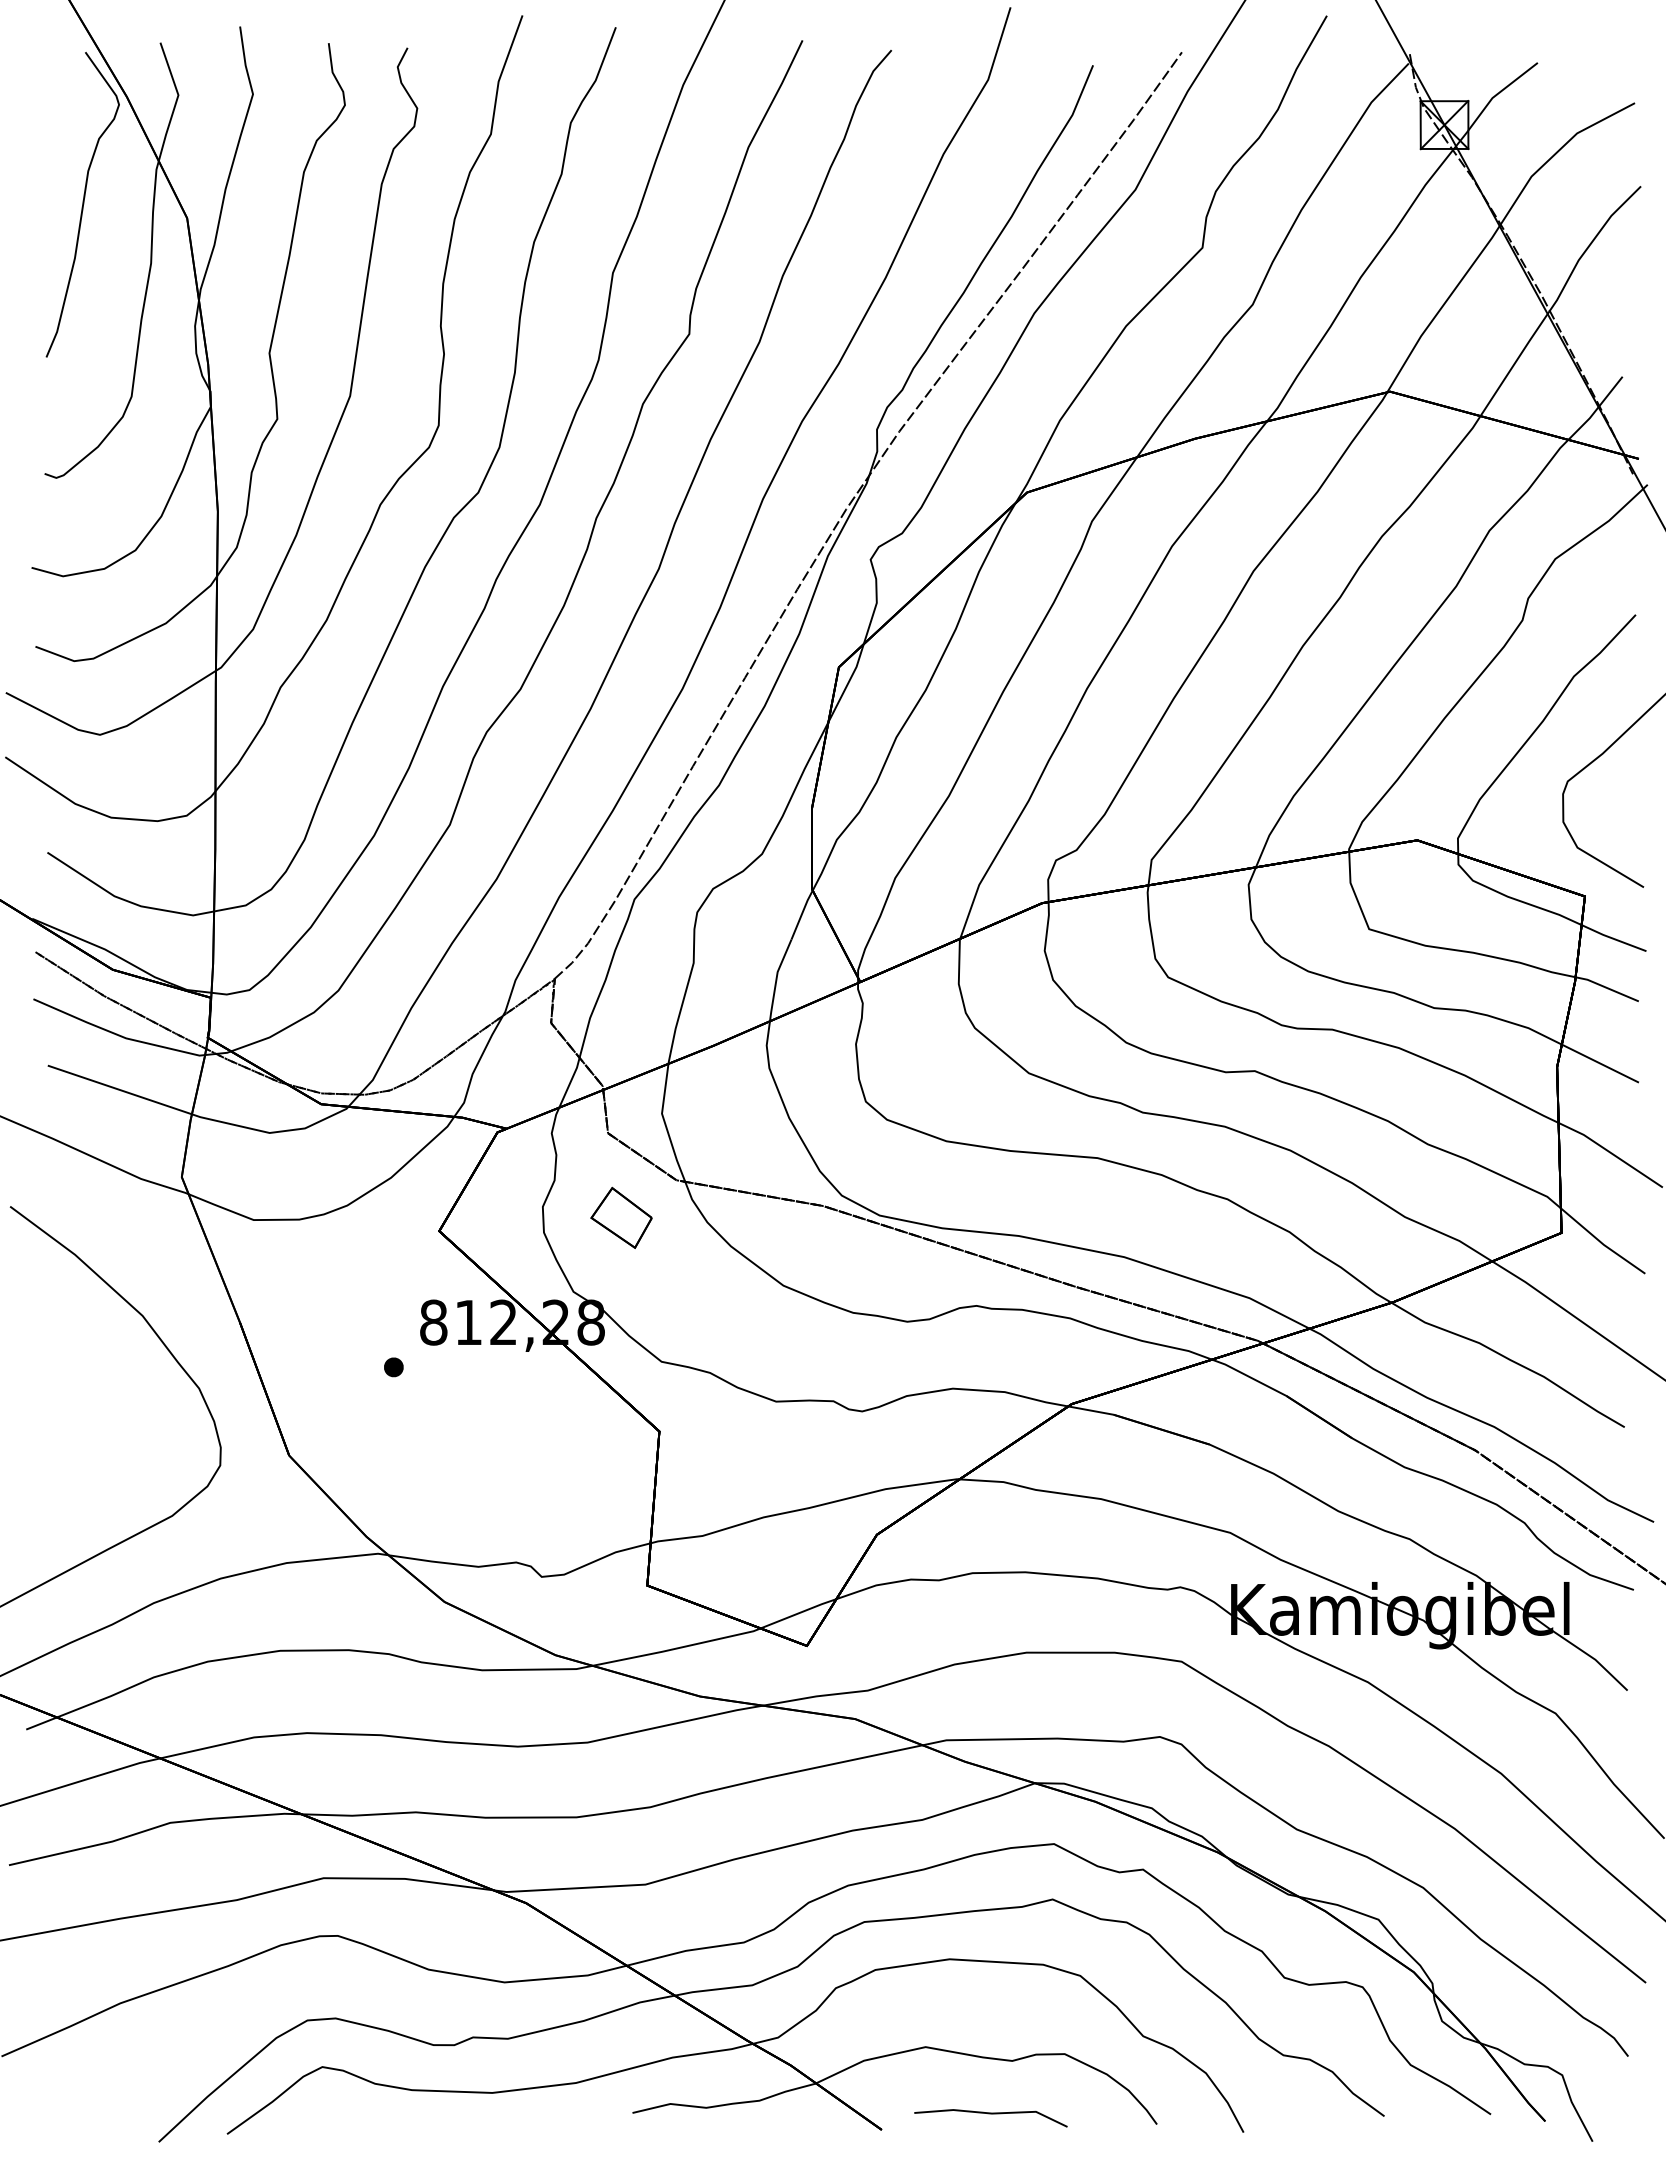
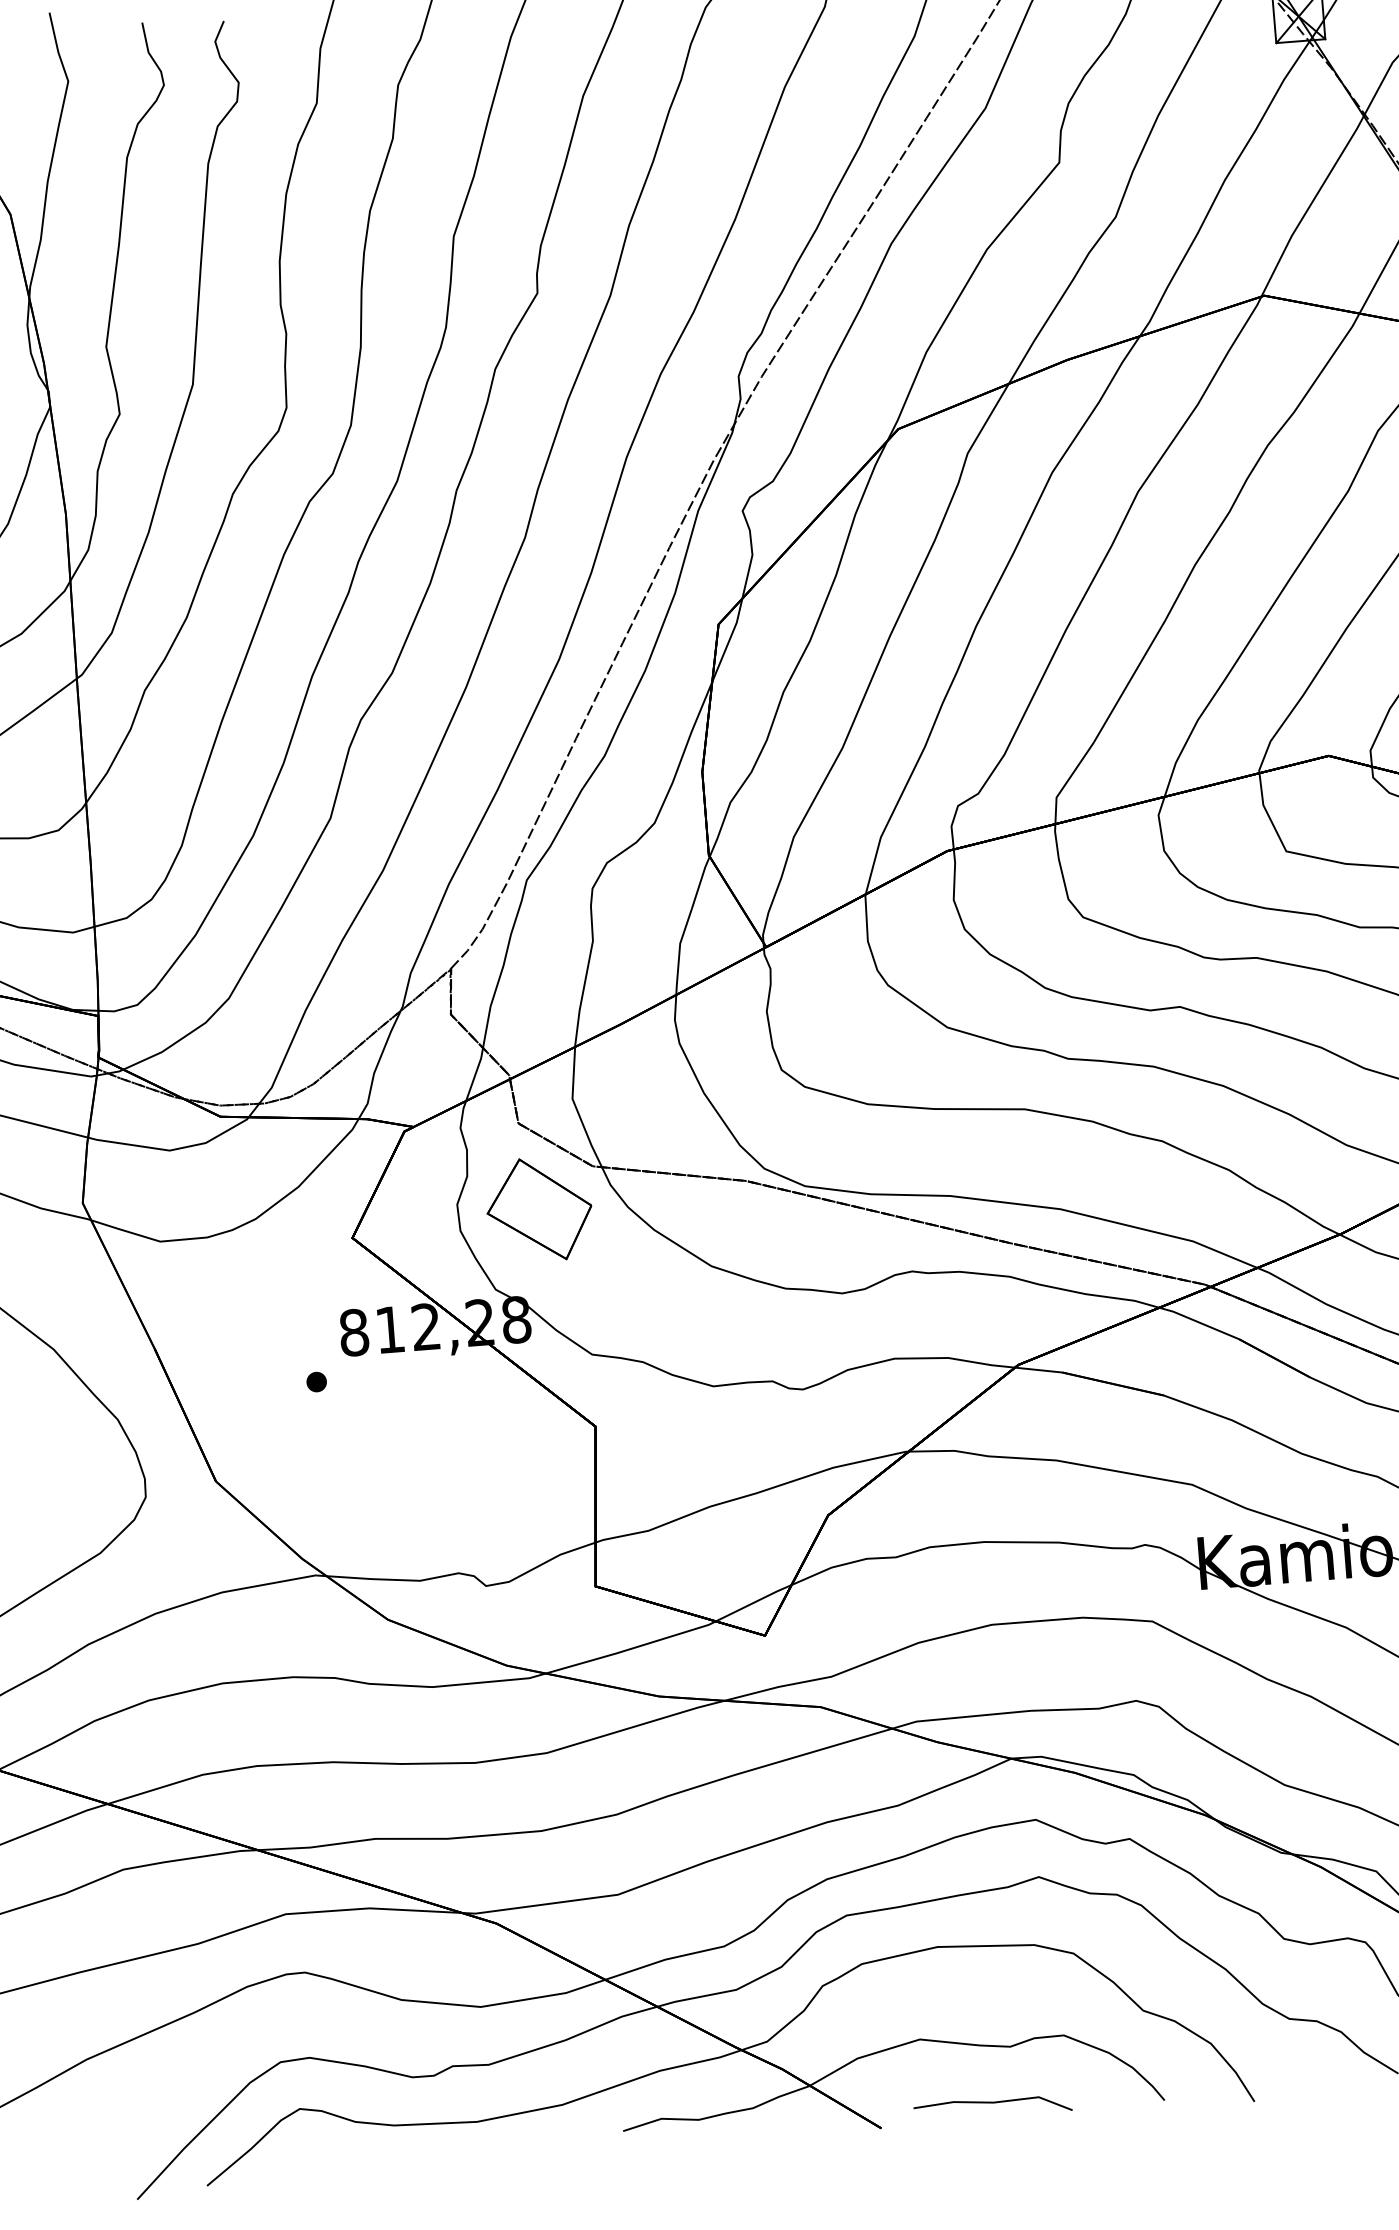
part: (621, 1217) -> (539, 1209), size x1.67

